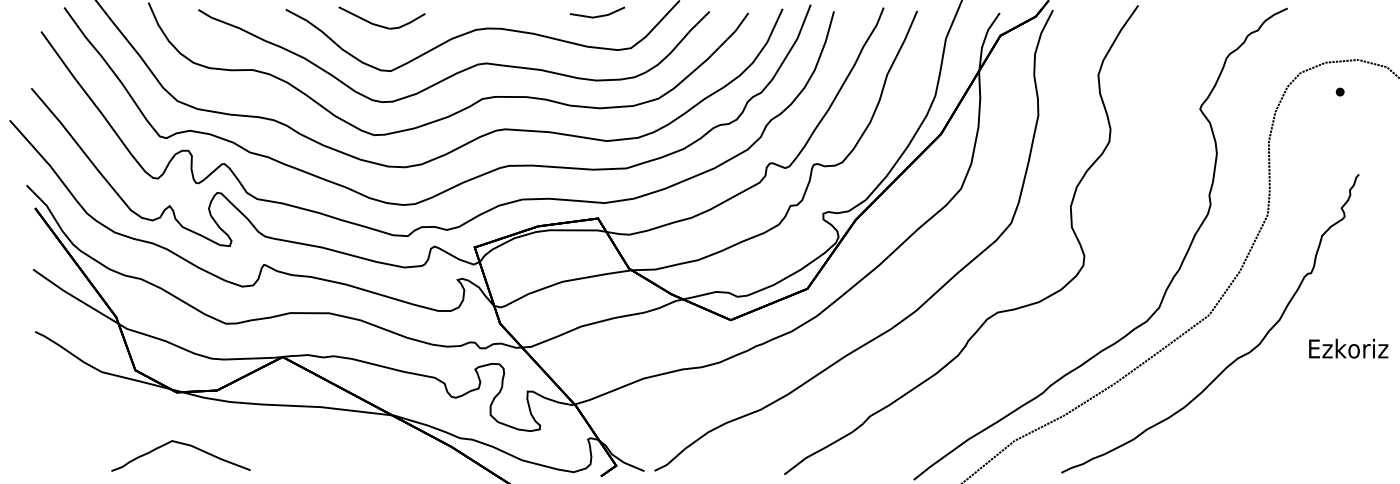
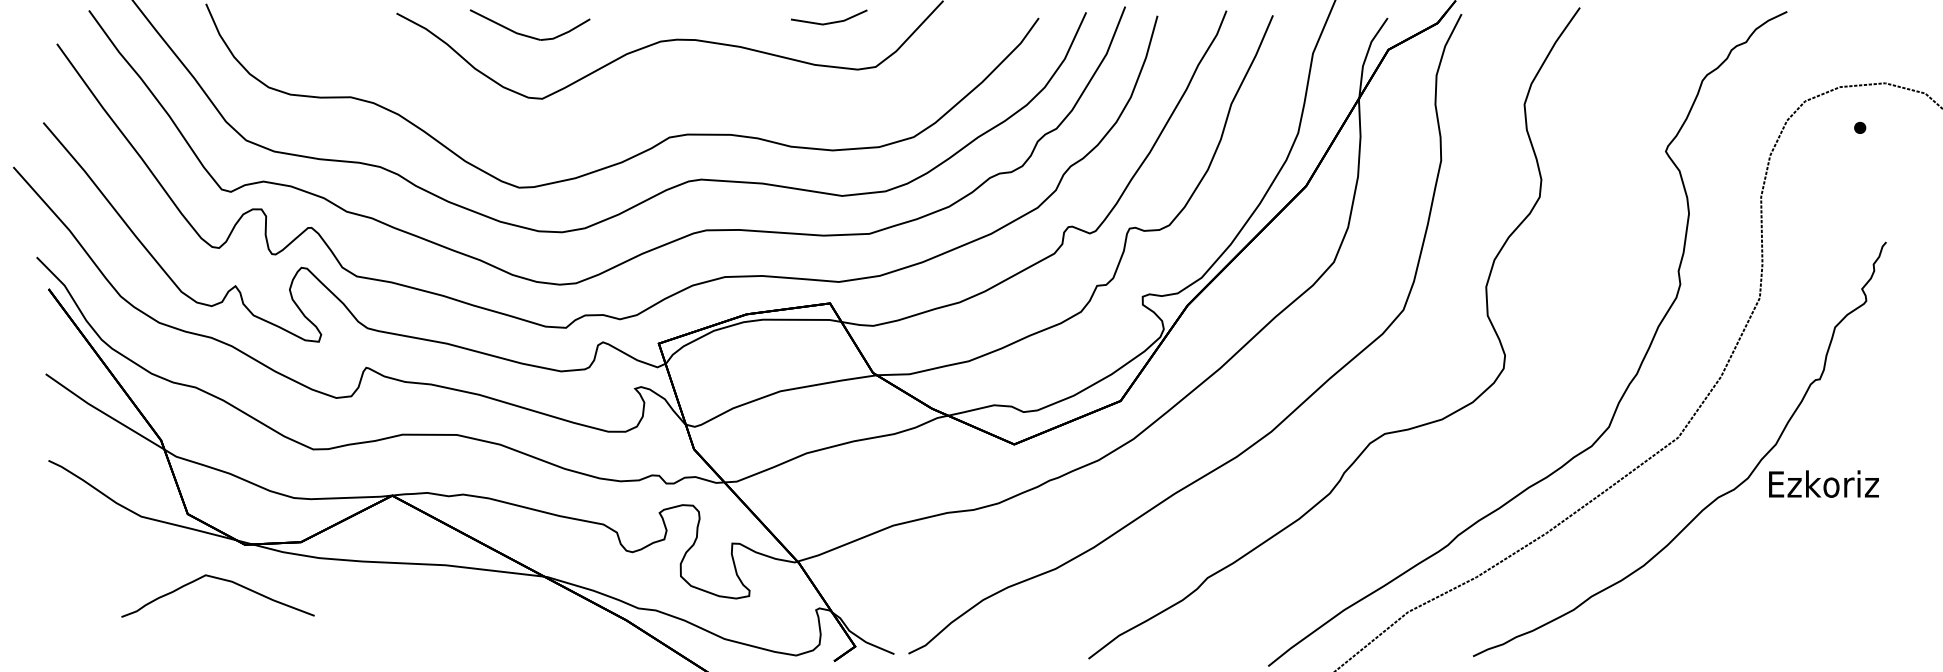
curve: (458, 71) -> (636, 99), removed
text: (1348, 348) -> (1823, 483), moved
curve: (184, 444) -> (222, 580), moved

